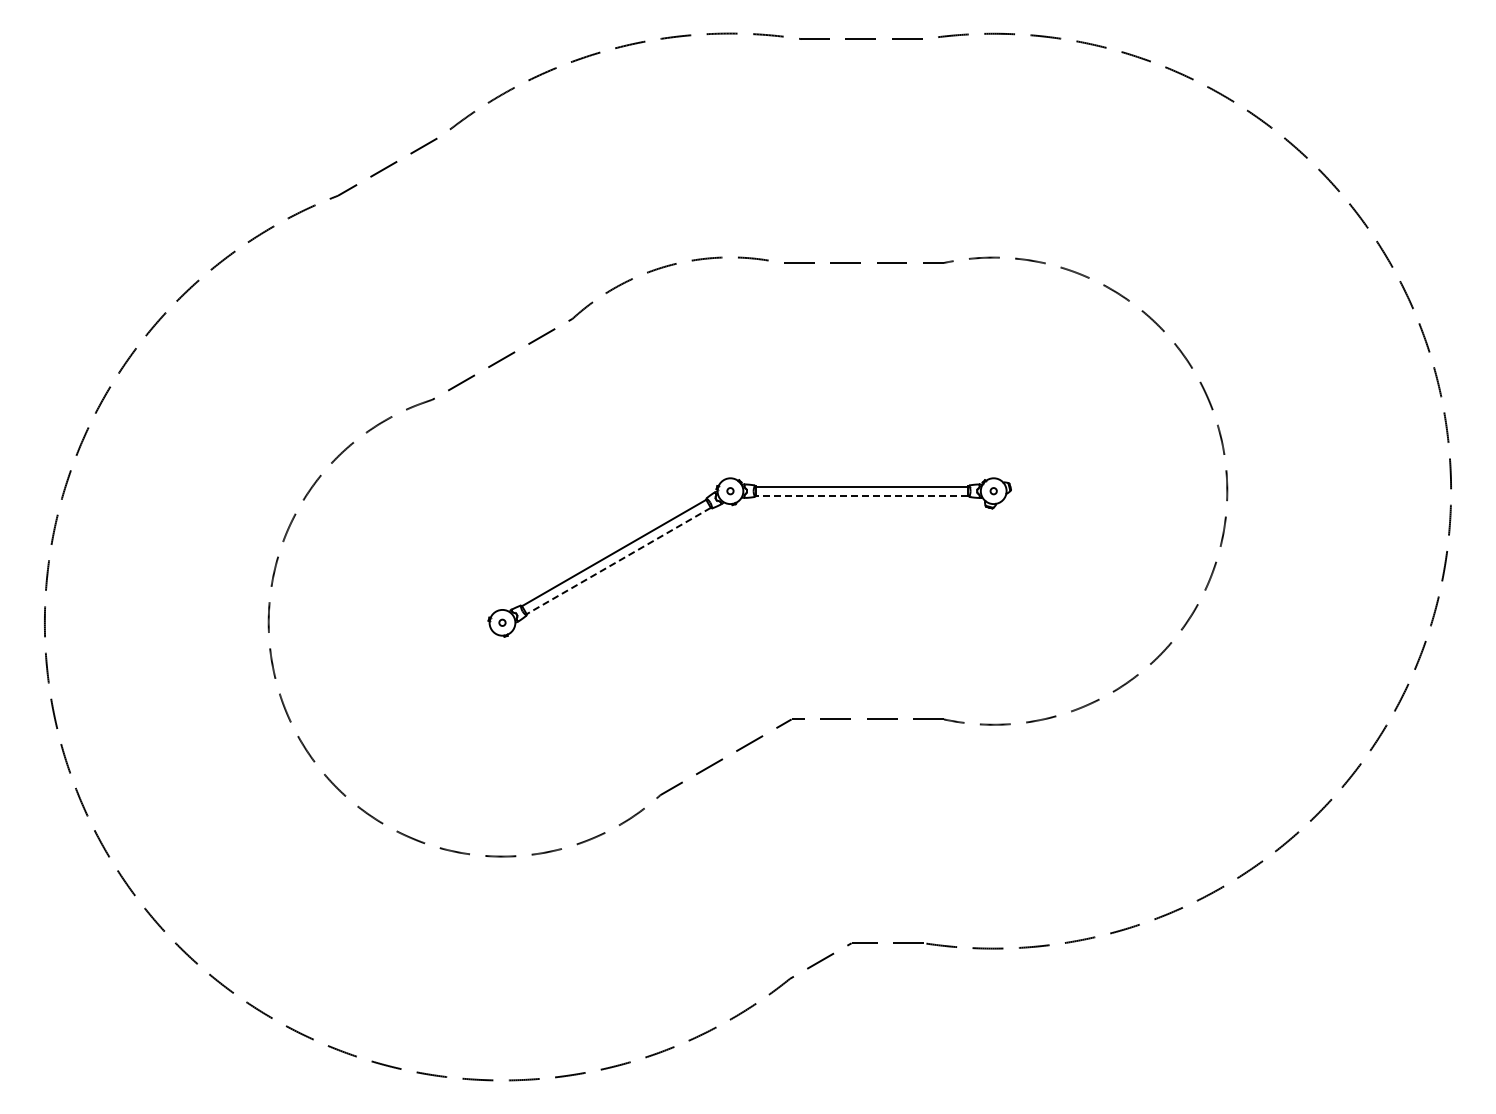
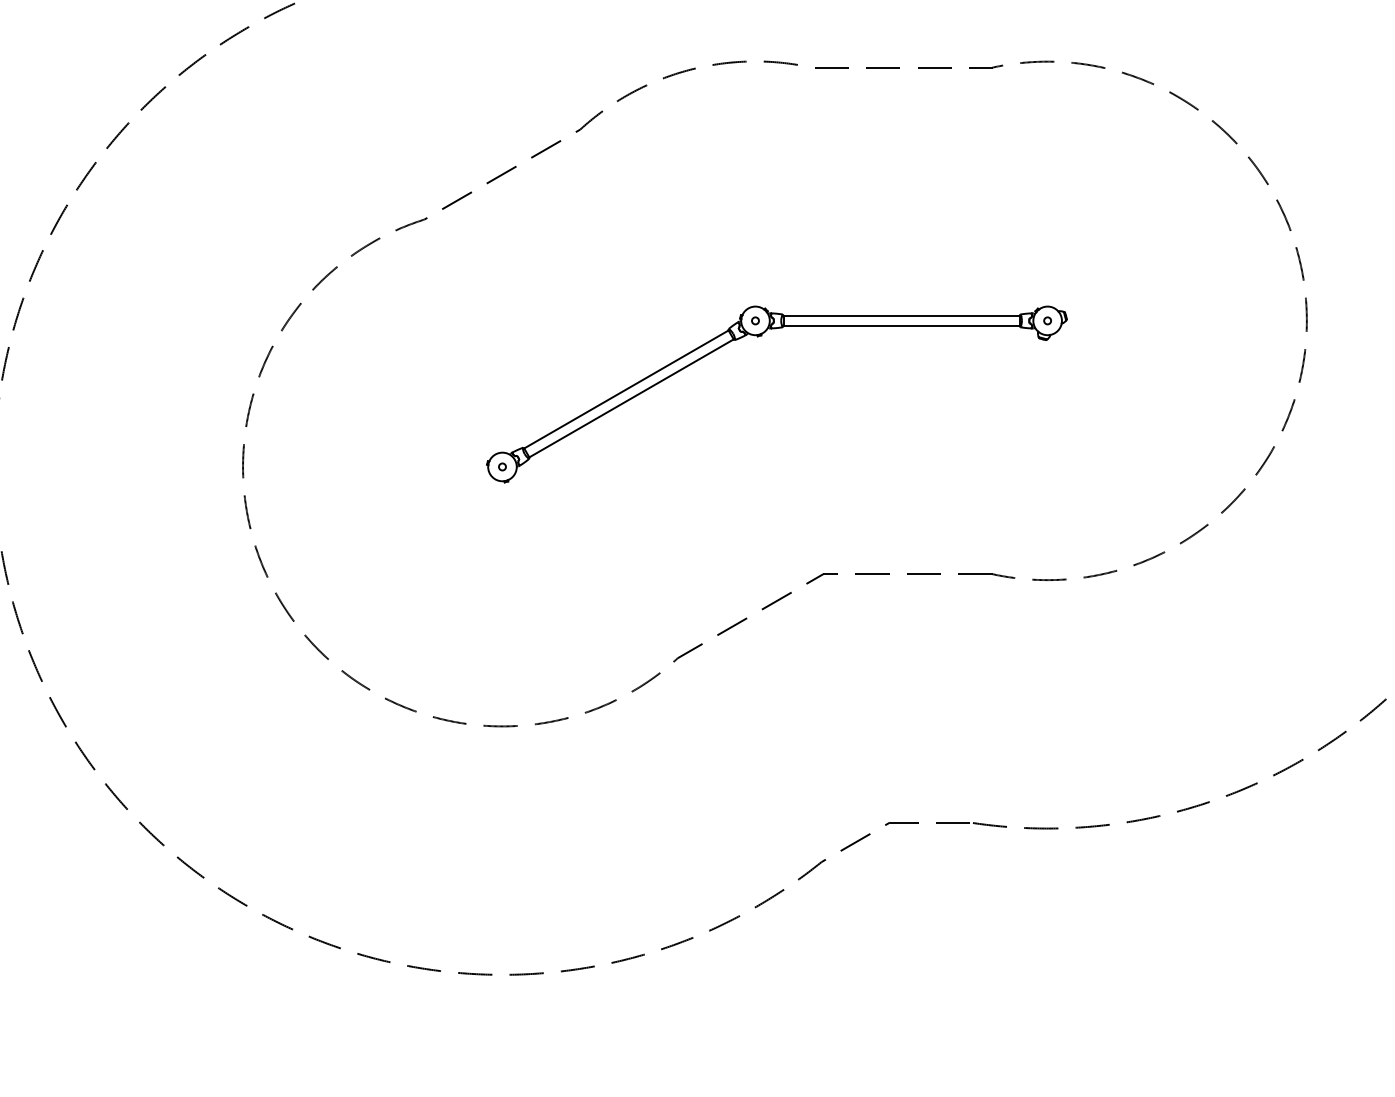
line: (861, 495) -> (900, 325), dashed -> solid
line: (618, 561) -> (631, 398), dashed -> solid

